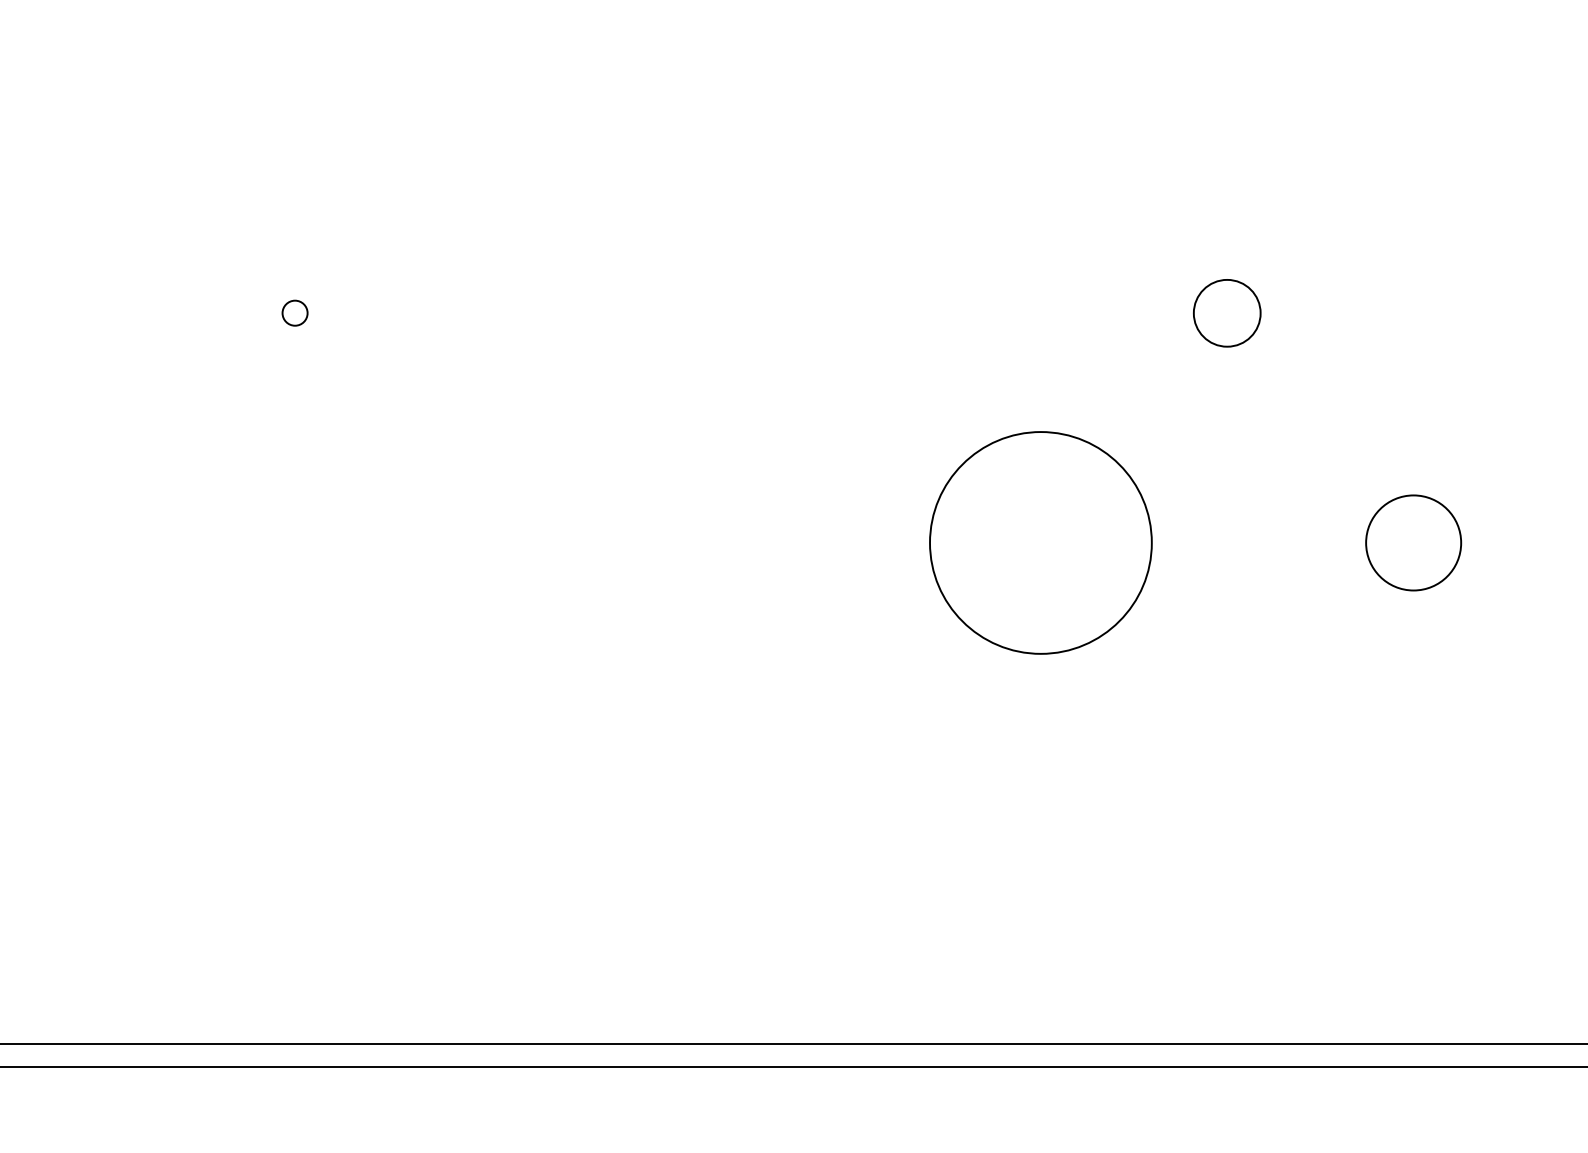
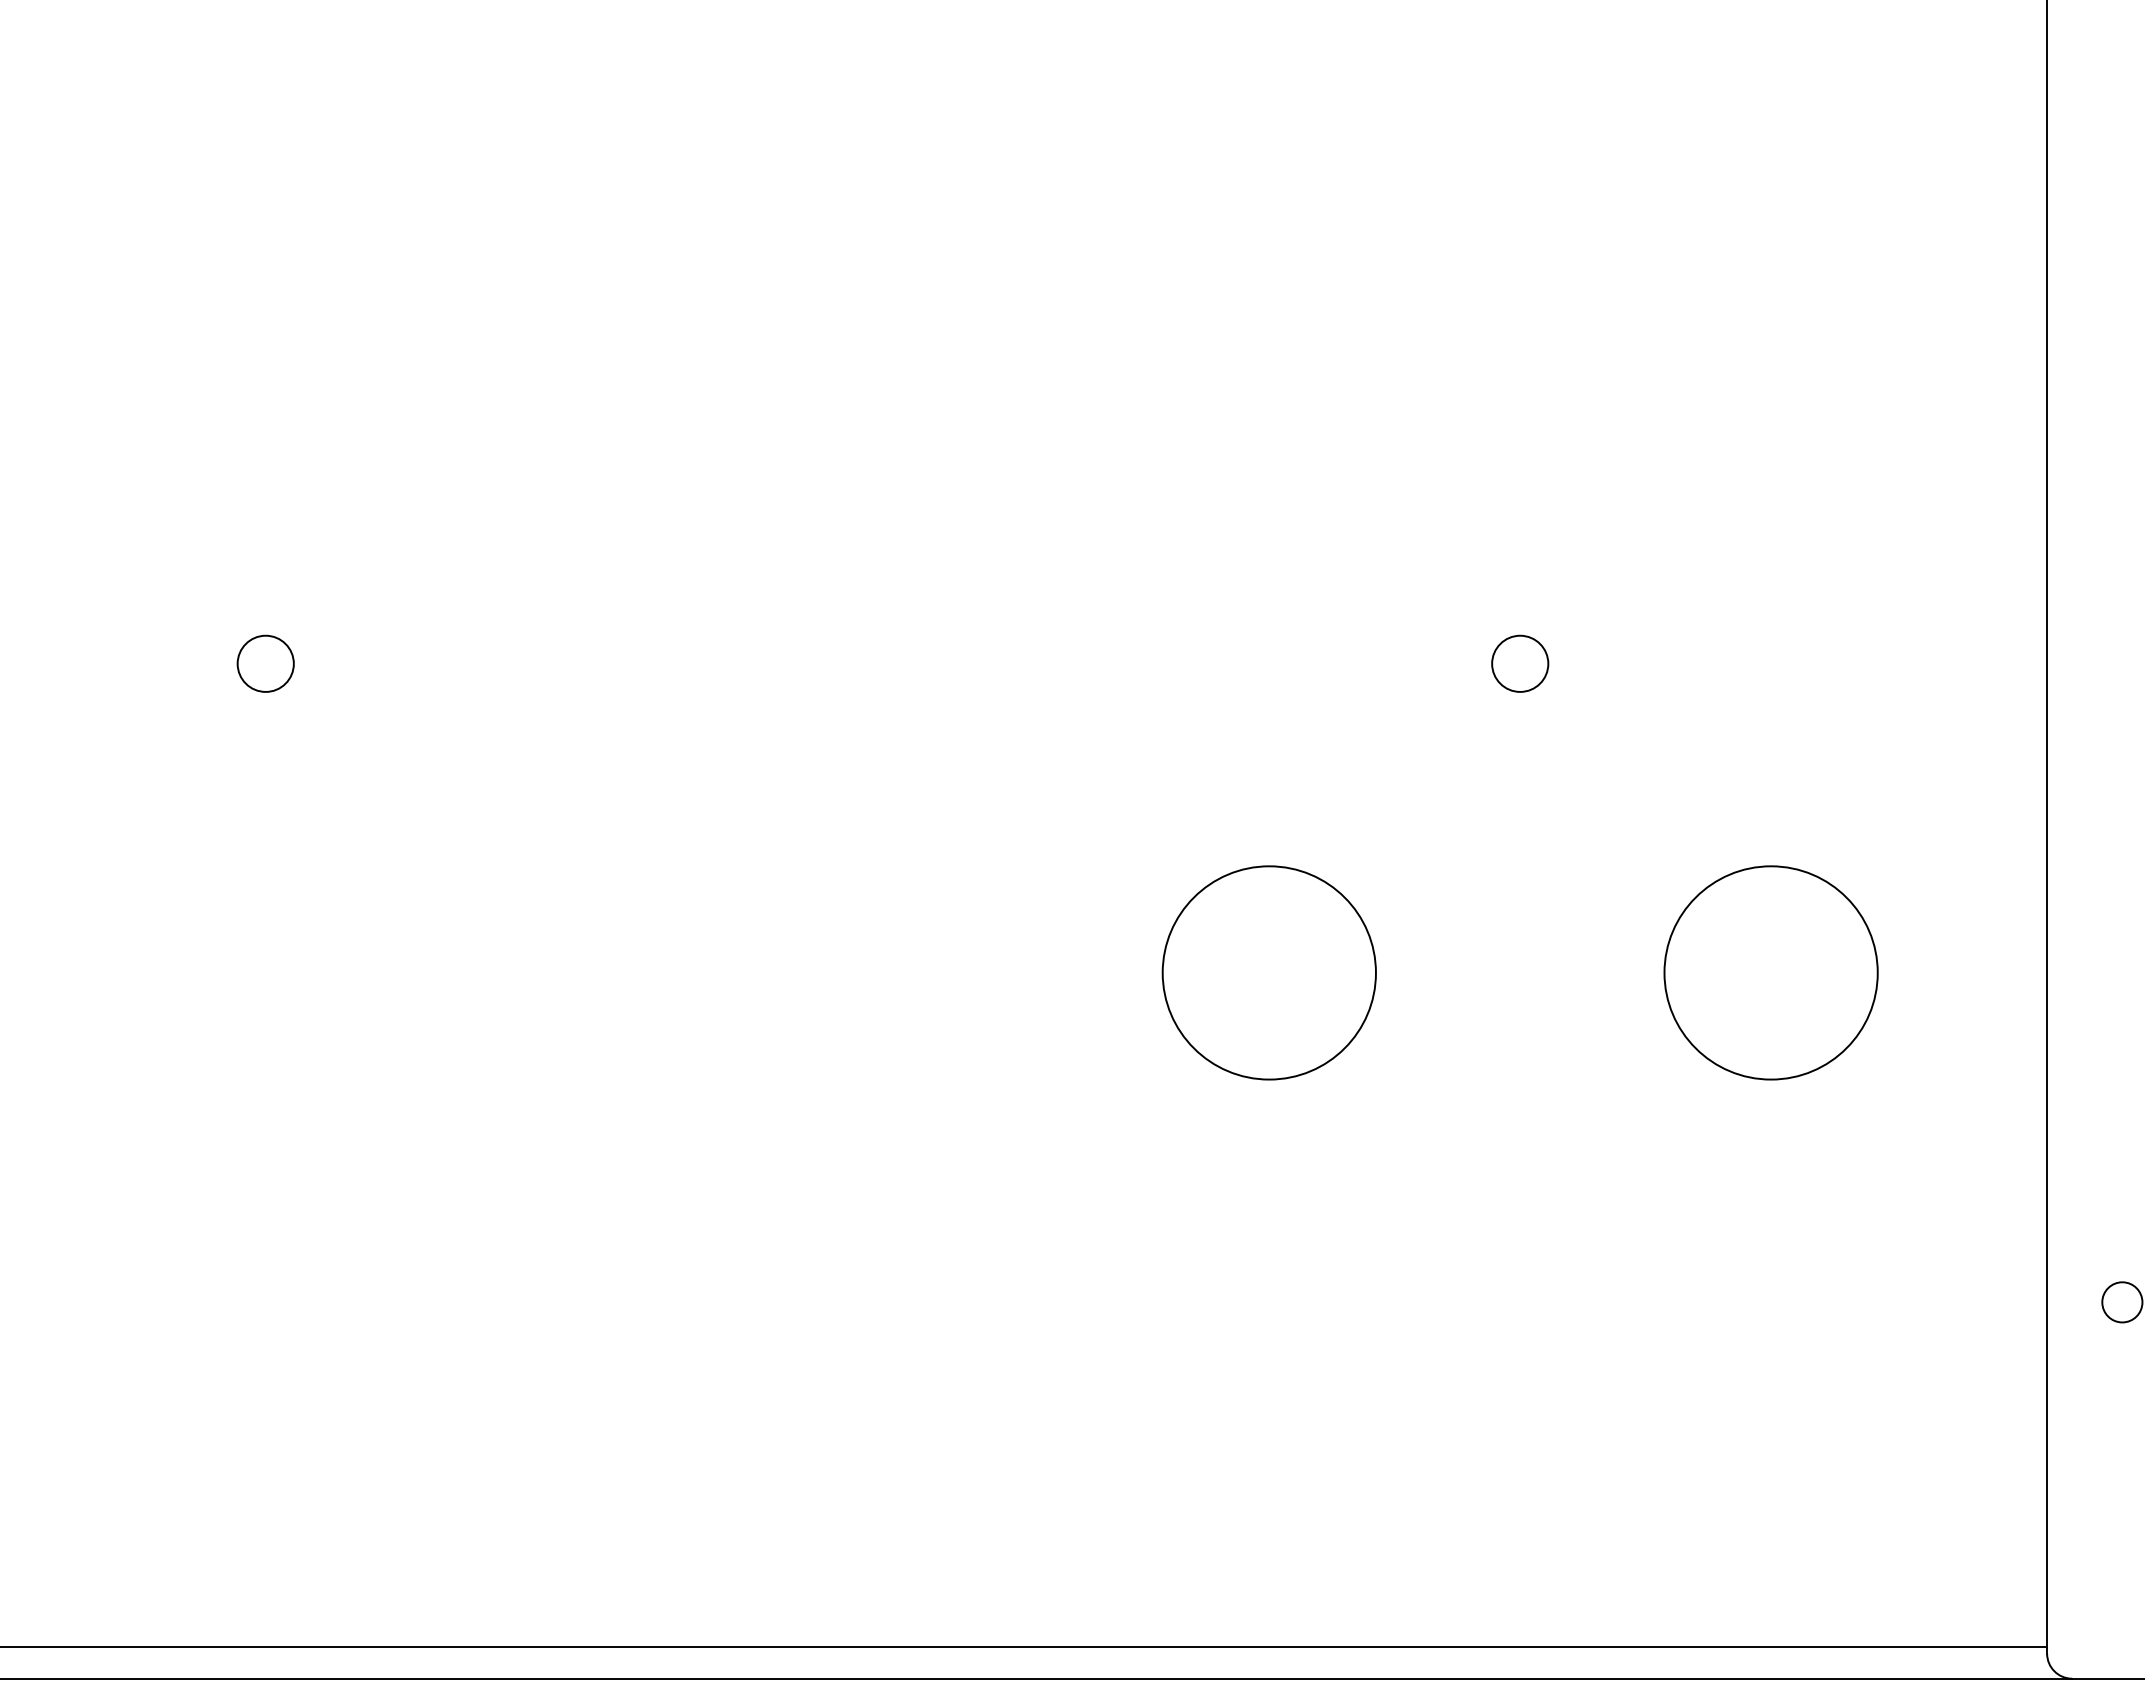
circle: (294, 313) -> (265, 663), size x1.67
circle: (1227, 313) -> (1520, 663), size x0.62
circle: (1040, 542) -> (1268, 972), size x0.71
circle: (1413, 542) -> (1770, 972), size x1.67

